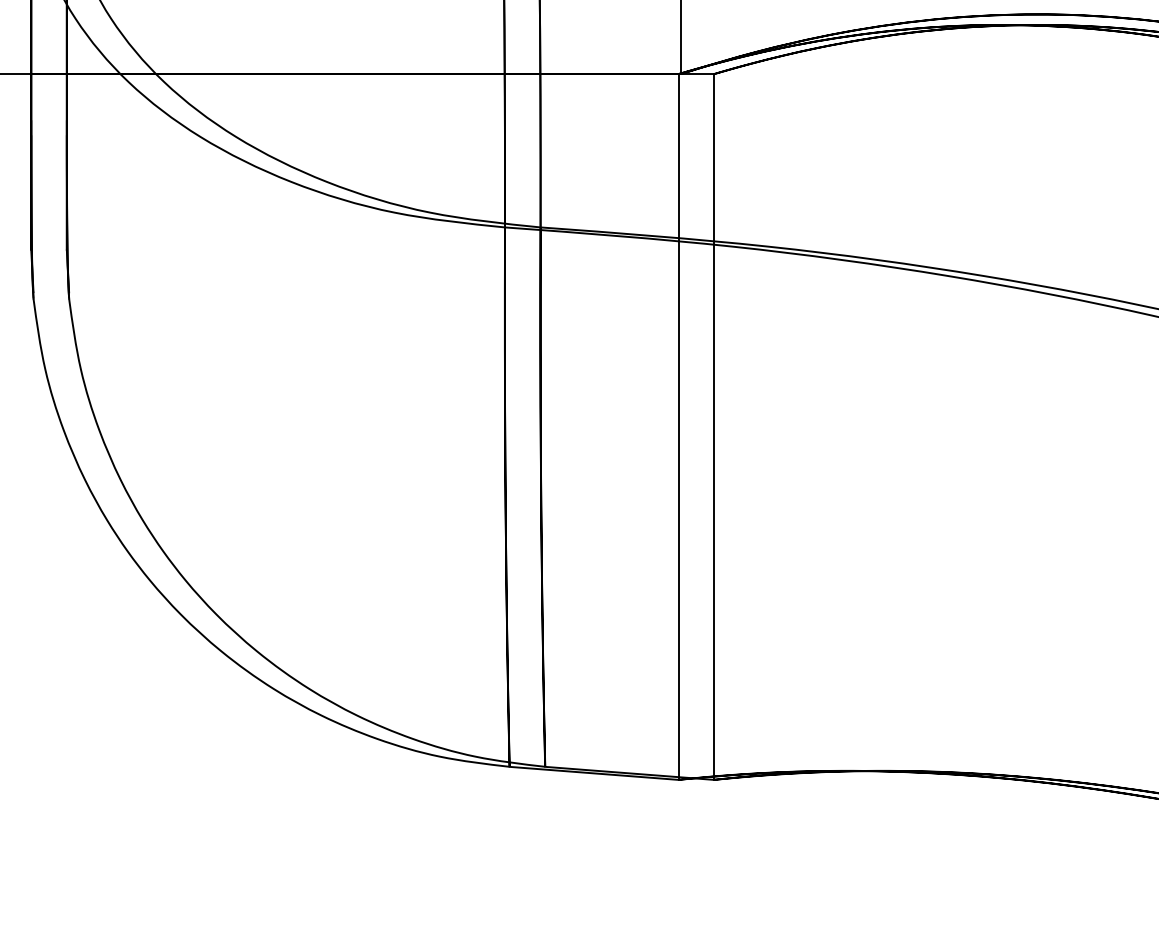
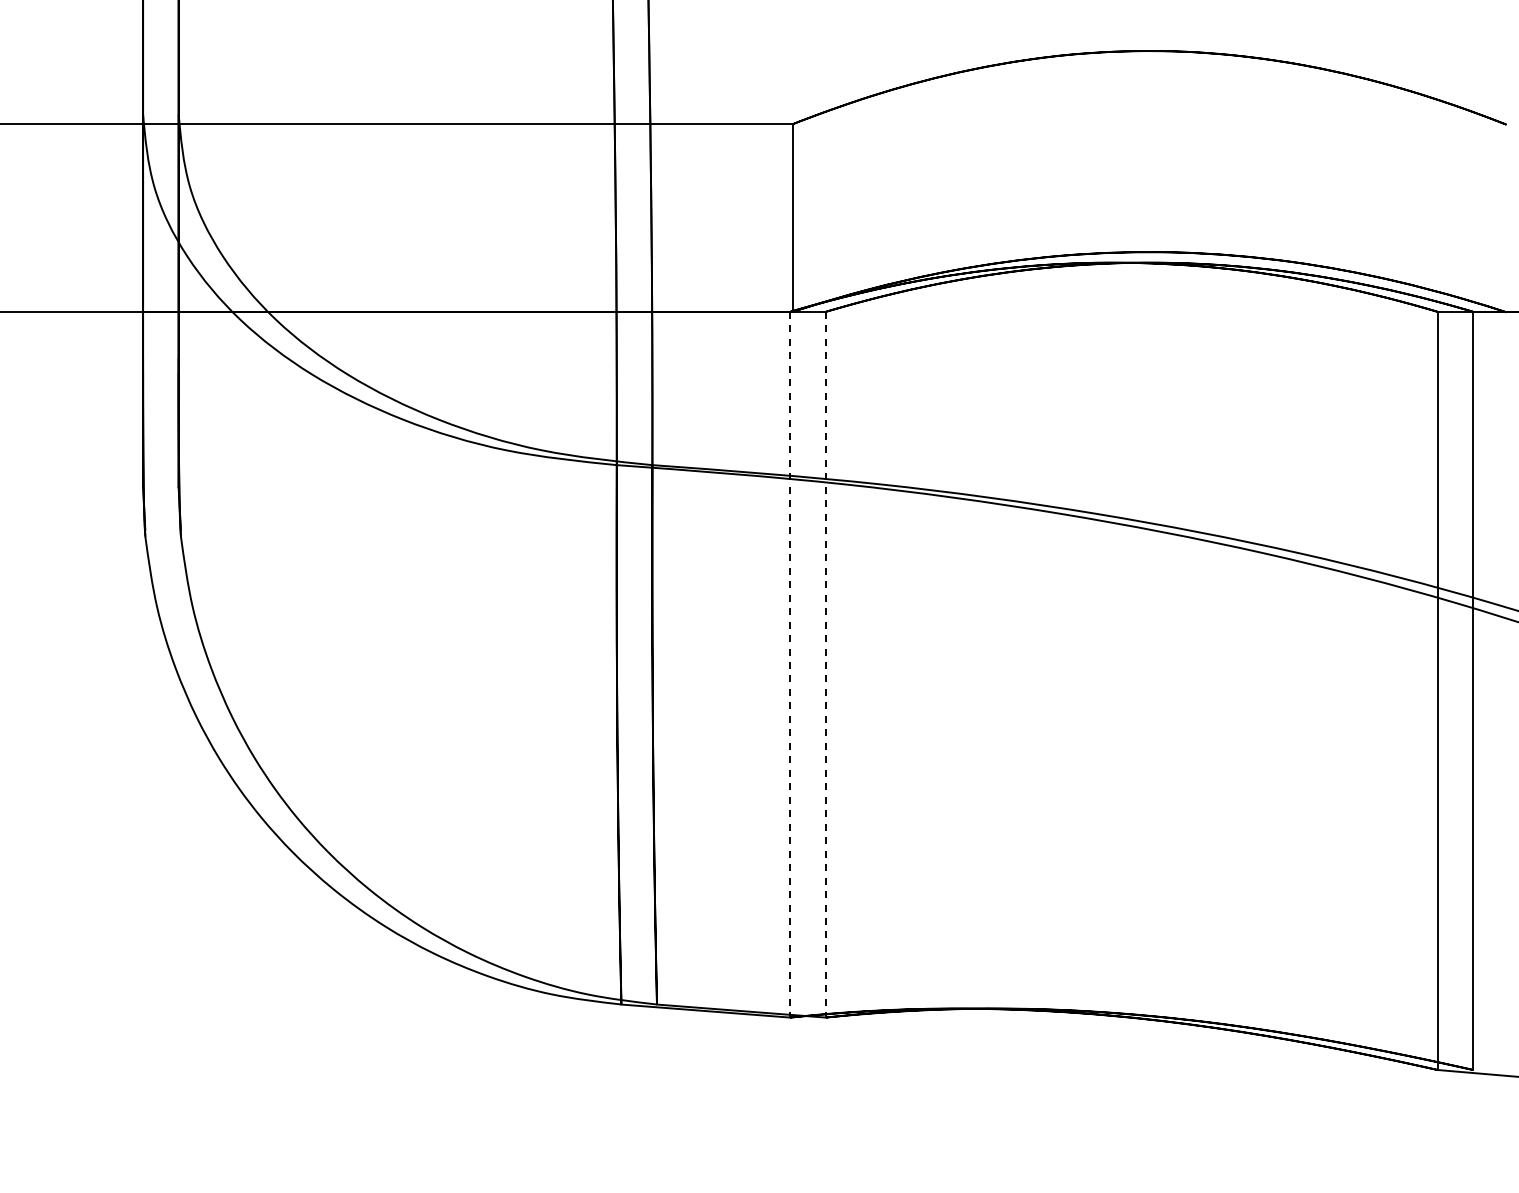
line: (678, 426) -> (790, 664), solid -> dashed
line: (713, 426) -> (825, 664), solid -> dashed

